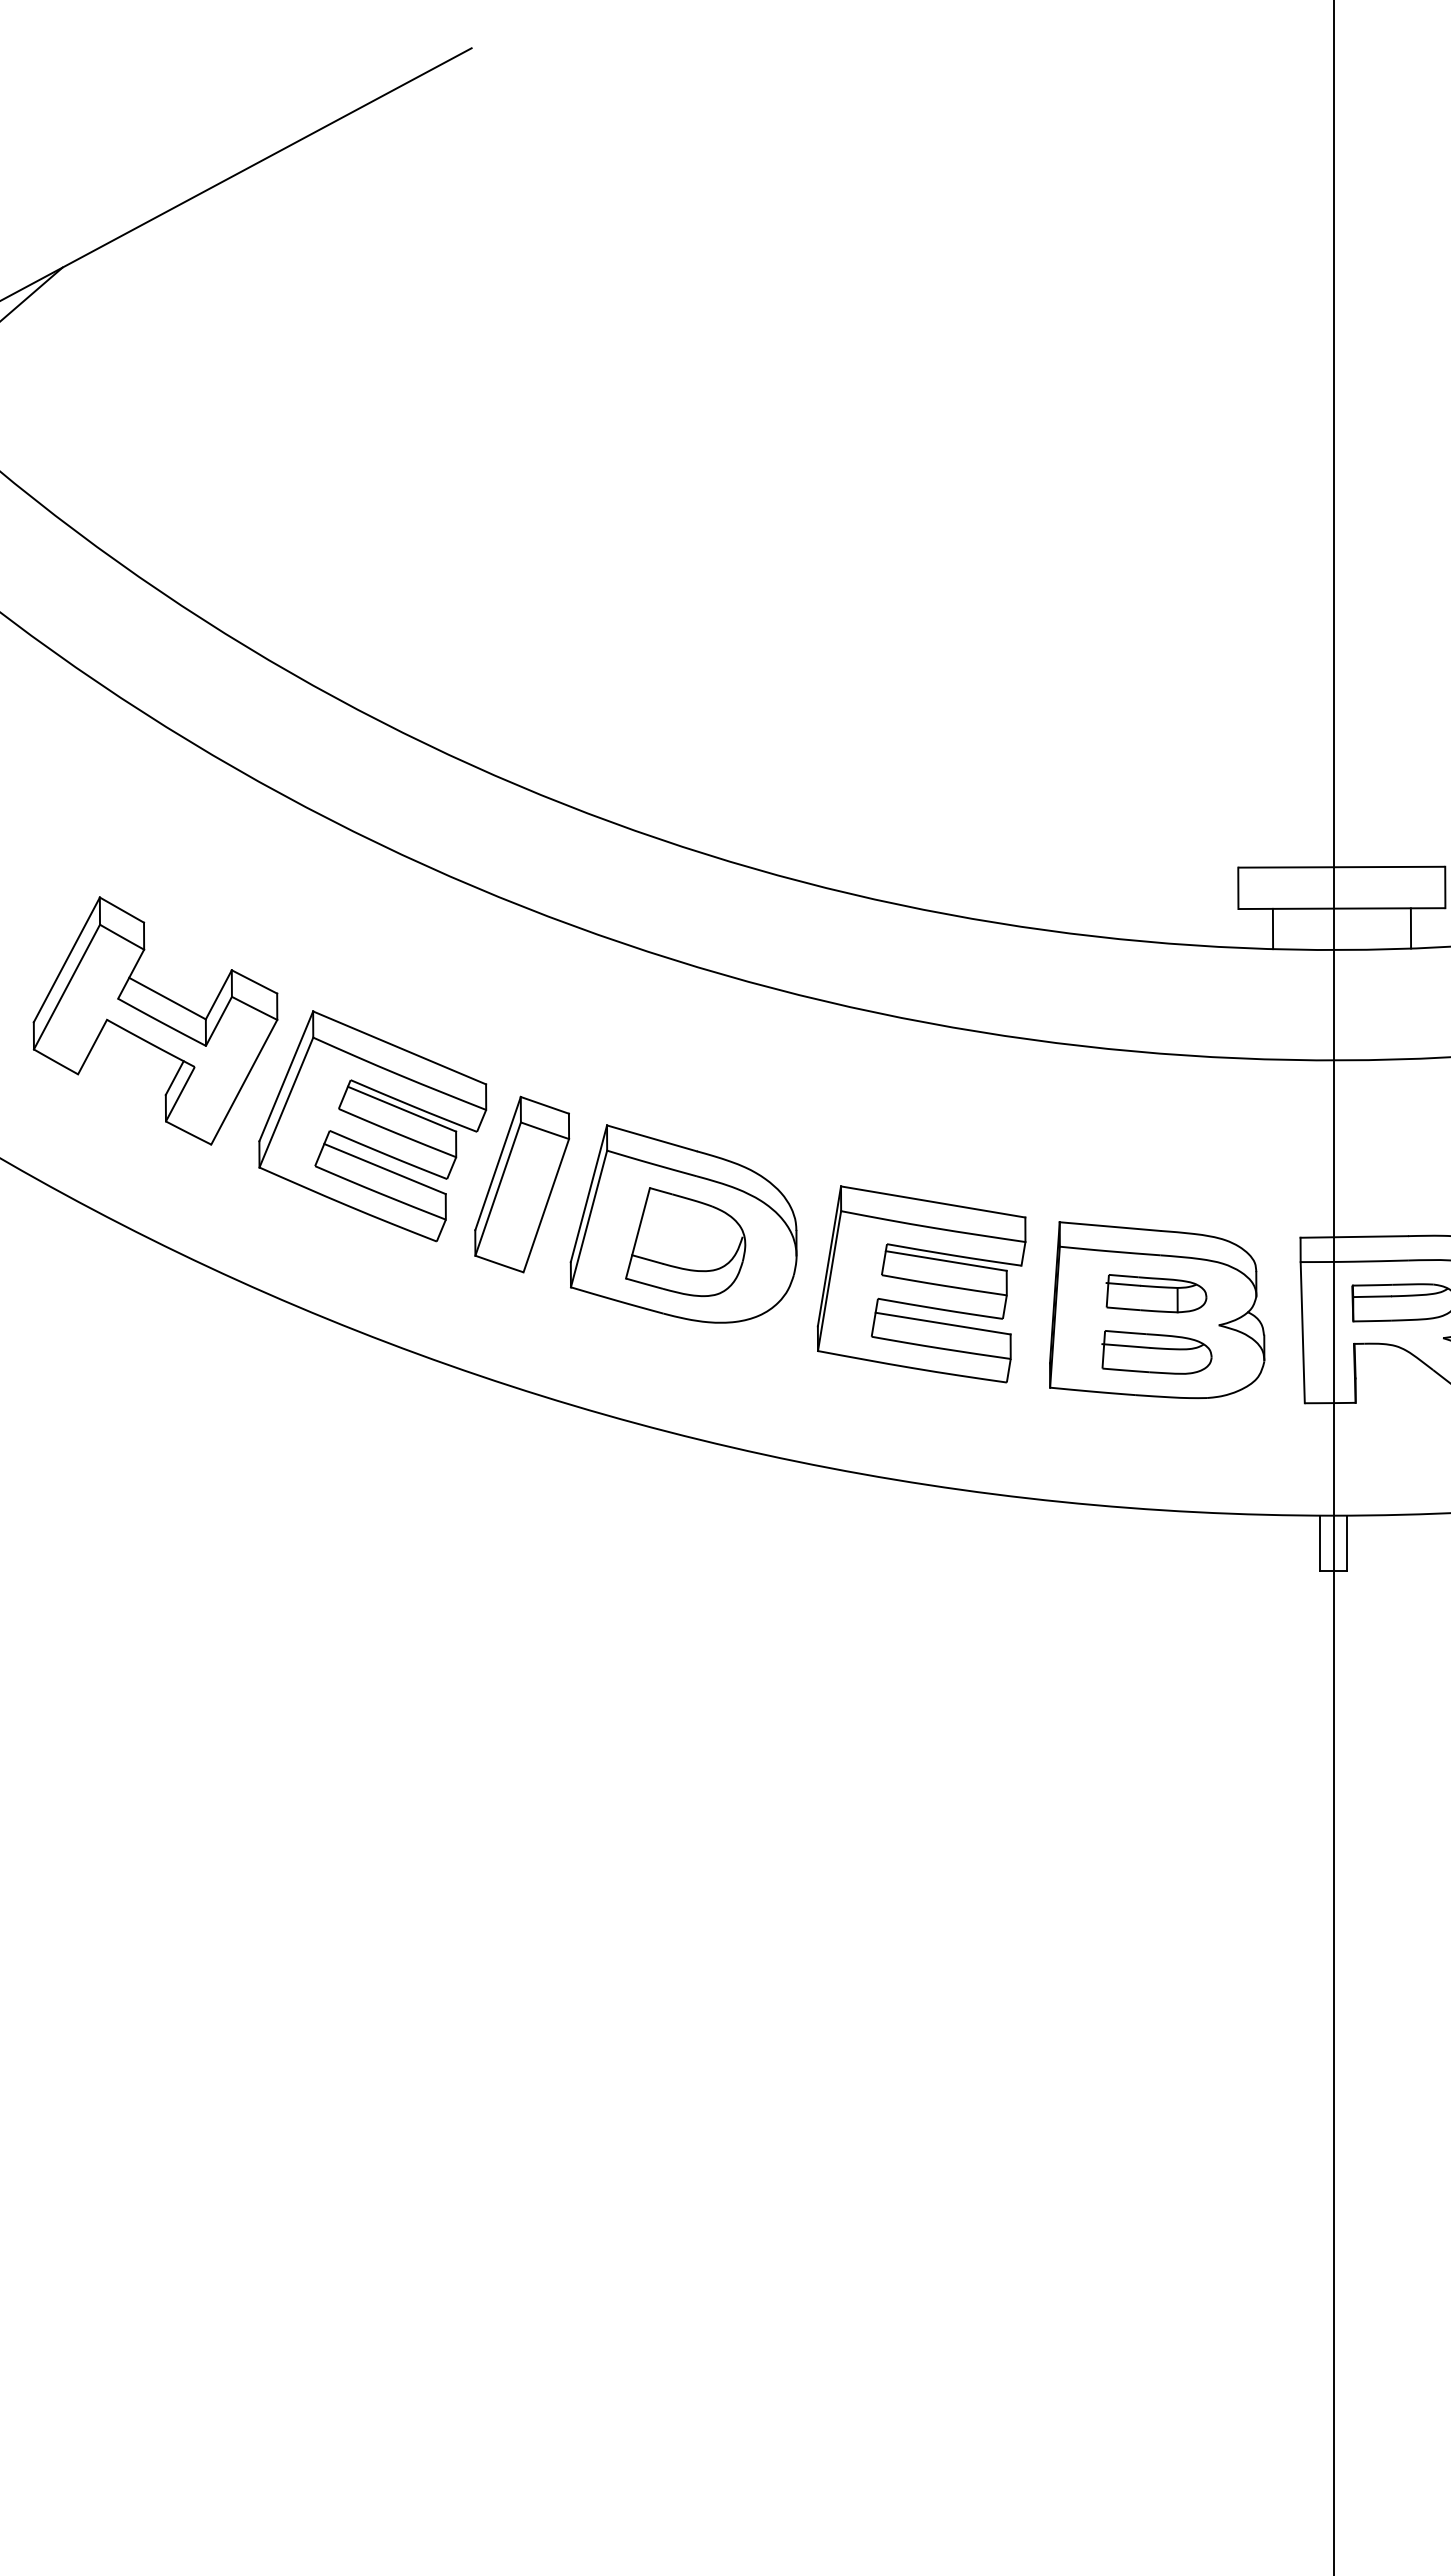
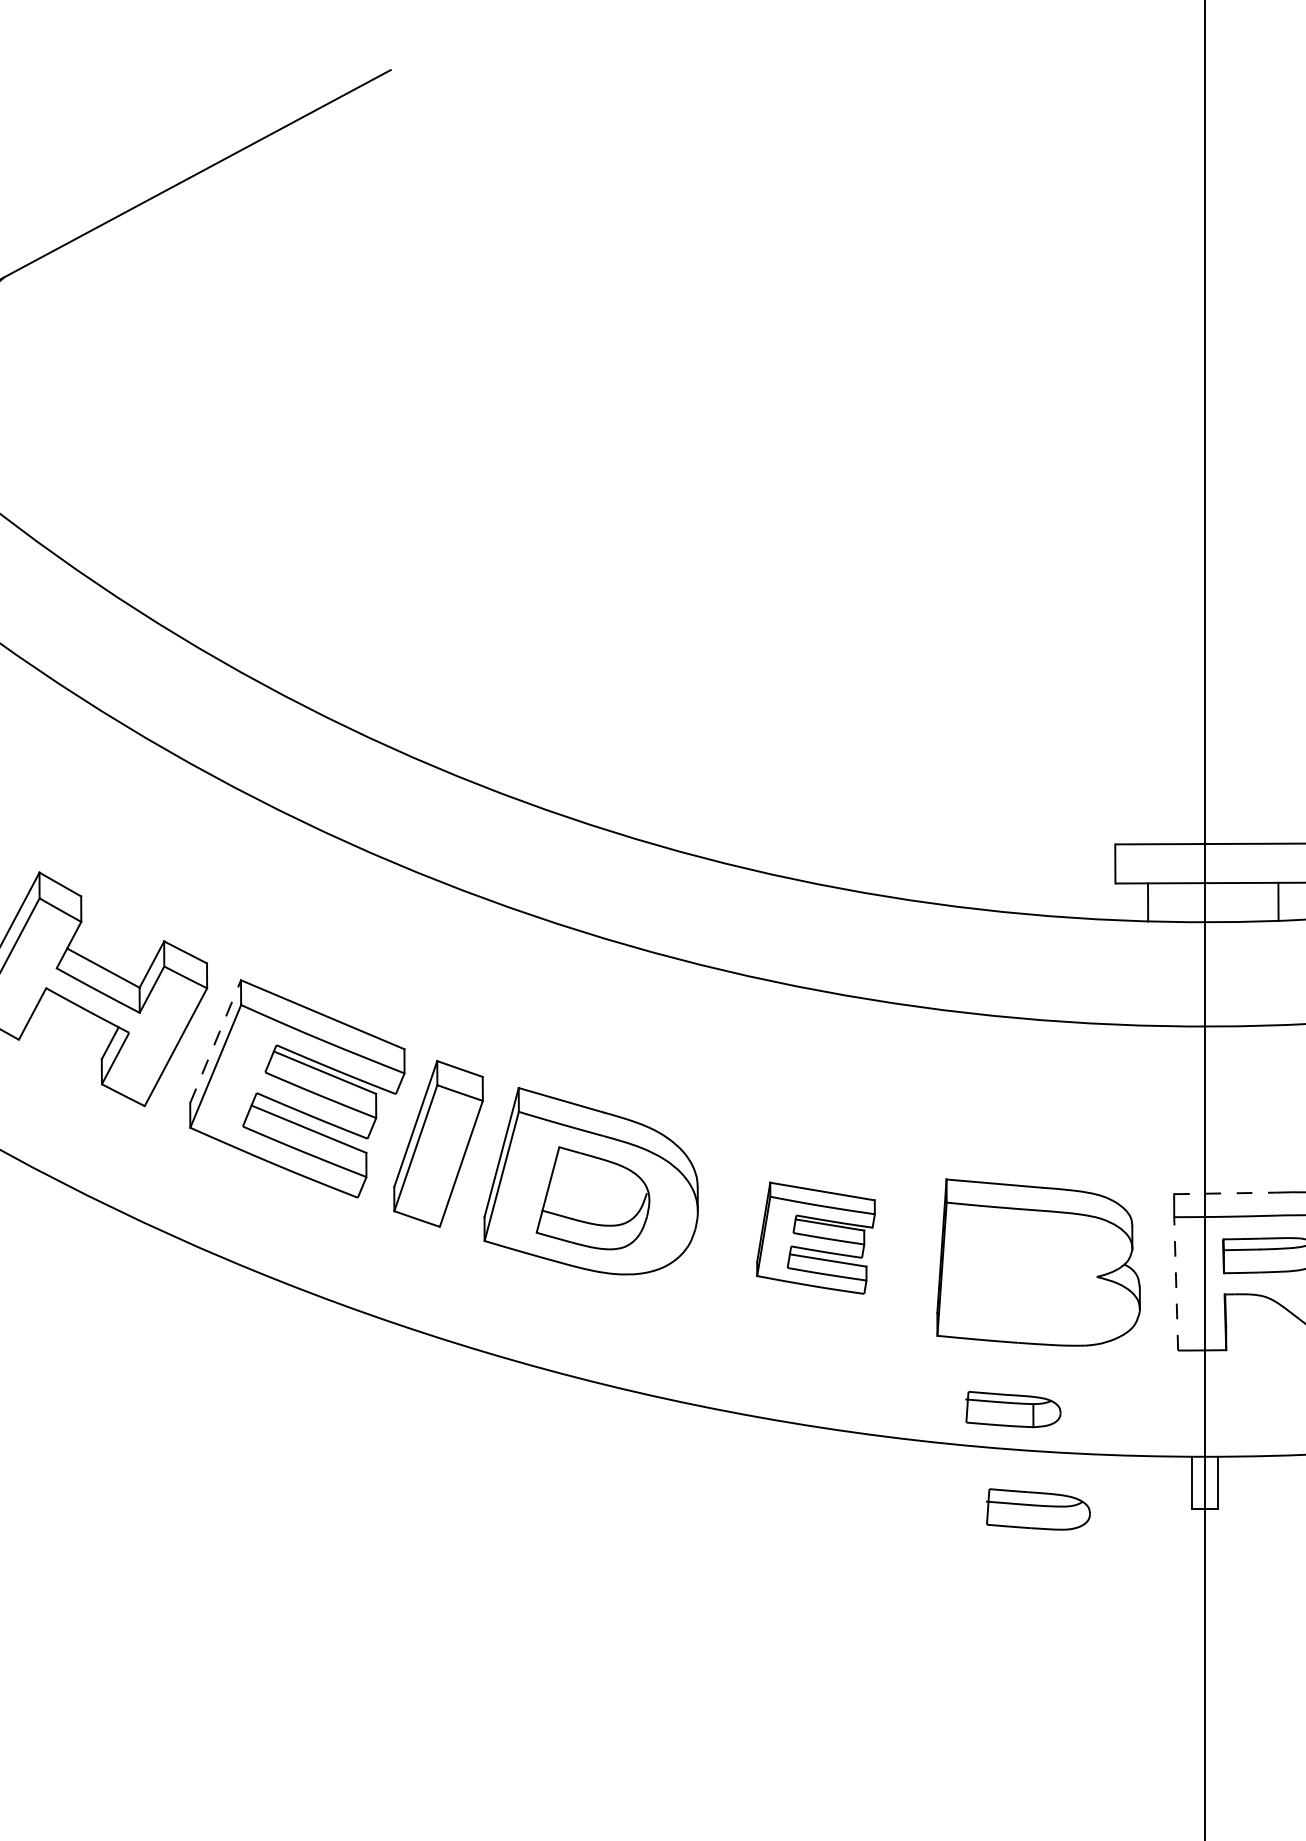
line: (286, 1075) -> (215, 1040), solid -> dashed
line: (1354, 1236) -> (1225, 1192), solid -> dashed
part: (921, 1284) -> (815, 1238), size x0.6
part: (1156, 1293) -> (1013, 1409), moved
line: (1302, 1332) -> (1175, 1283), solid -> dashed
part: (1156, 1352) -> (1037, 1509), moved

